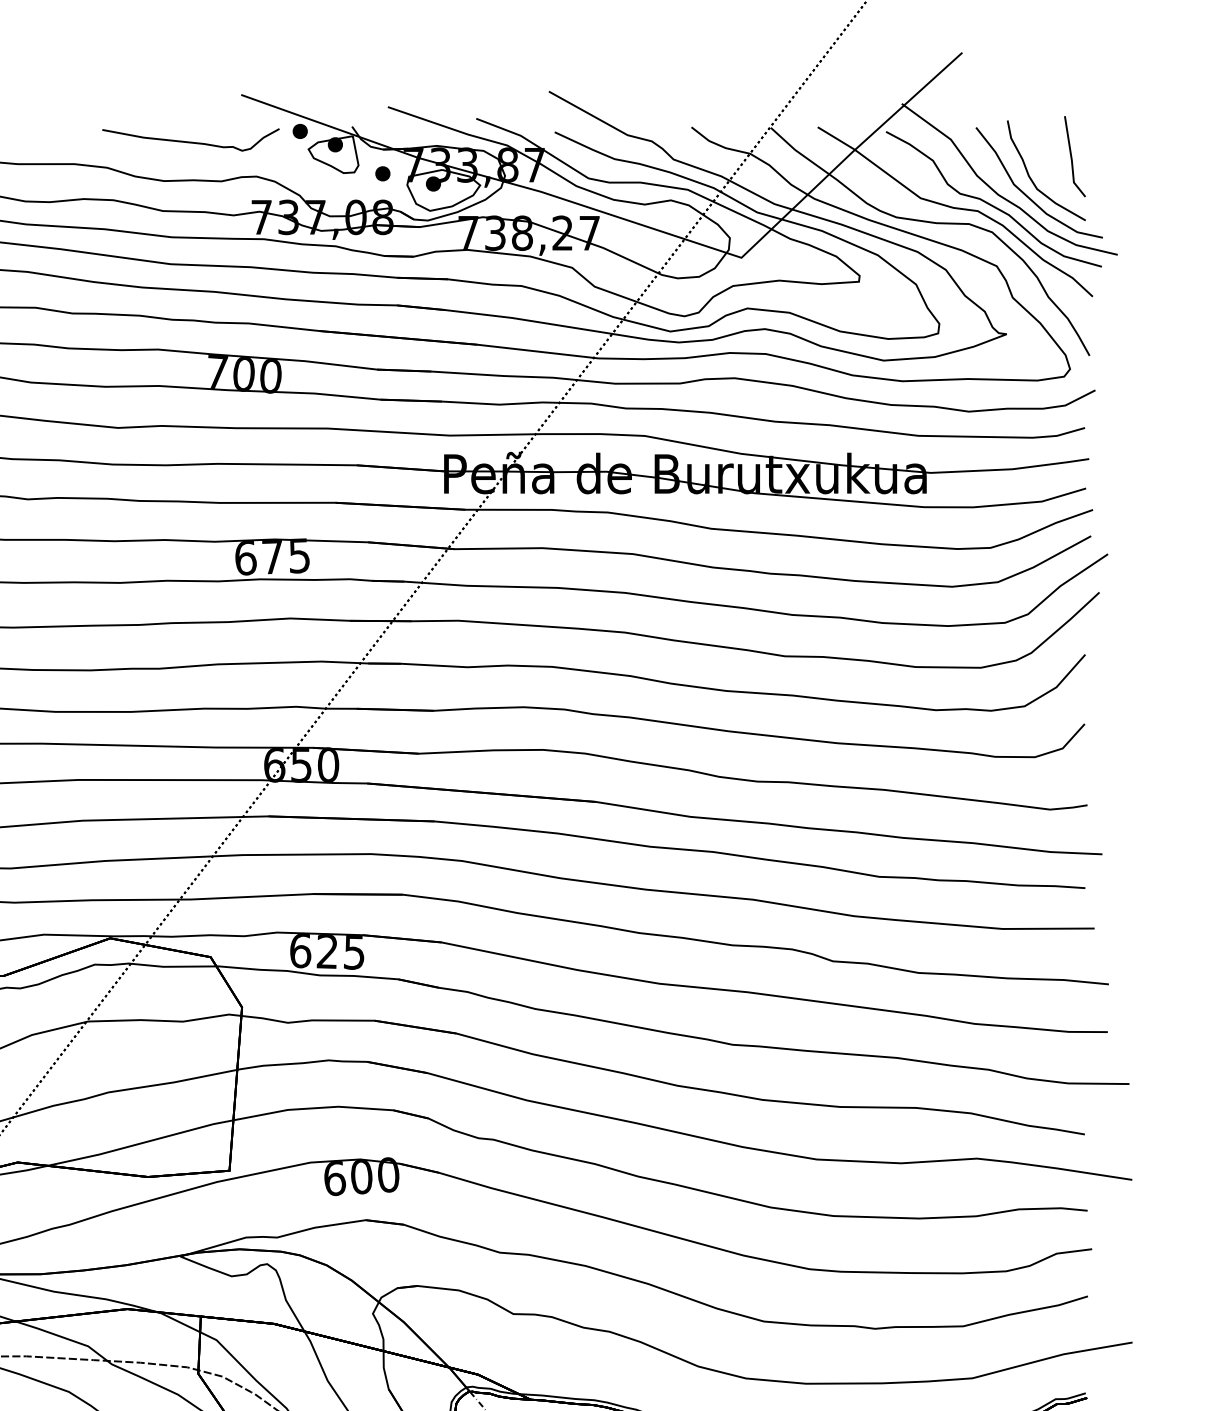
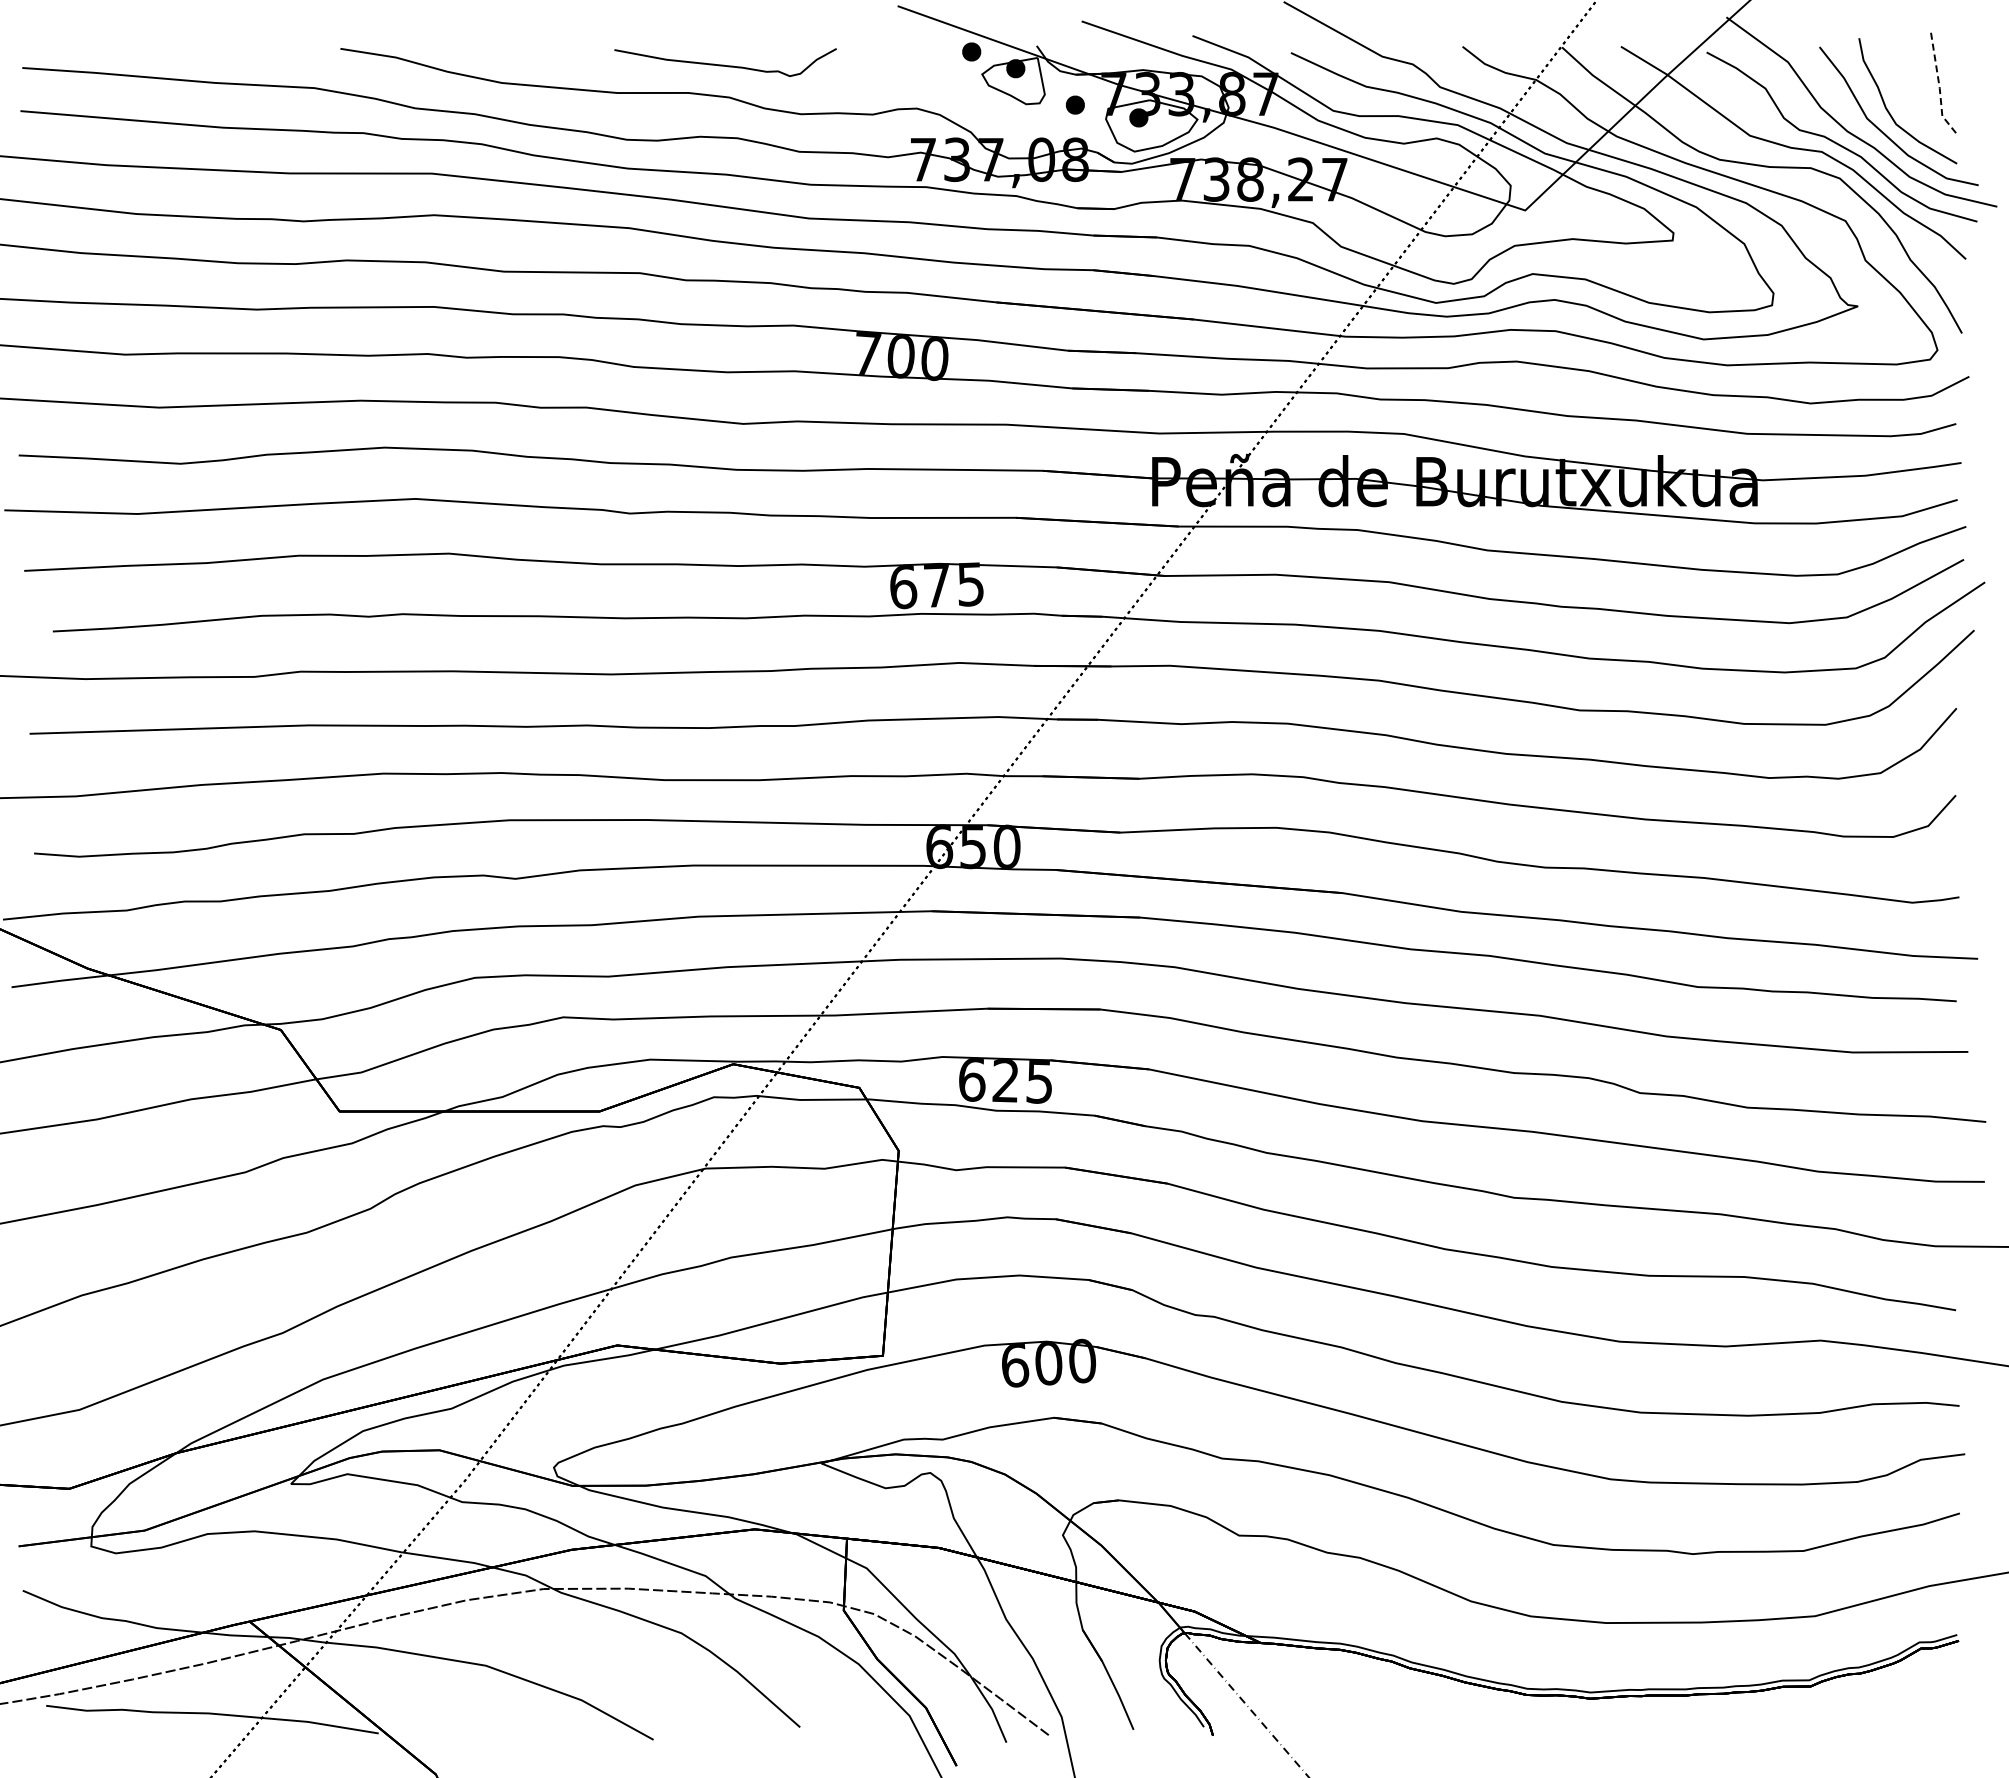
curve: (190, 141) -> (724, 64), moved
line: (1071, 159) -> (1939, 87), solid -> dashed

